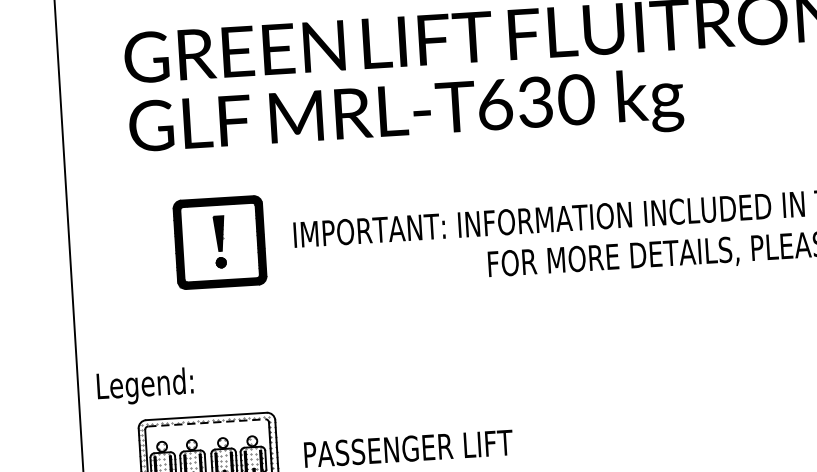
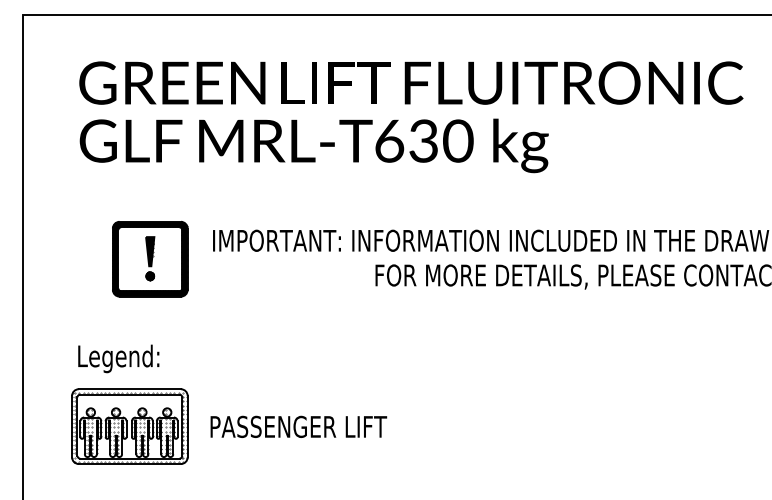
part: (220, 242) -> (150, 259), moved
text: (144, 386) -> (118, 358), moved
line: (206, 422) -> (129, 394), dashed -> solid

